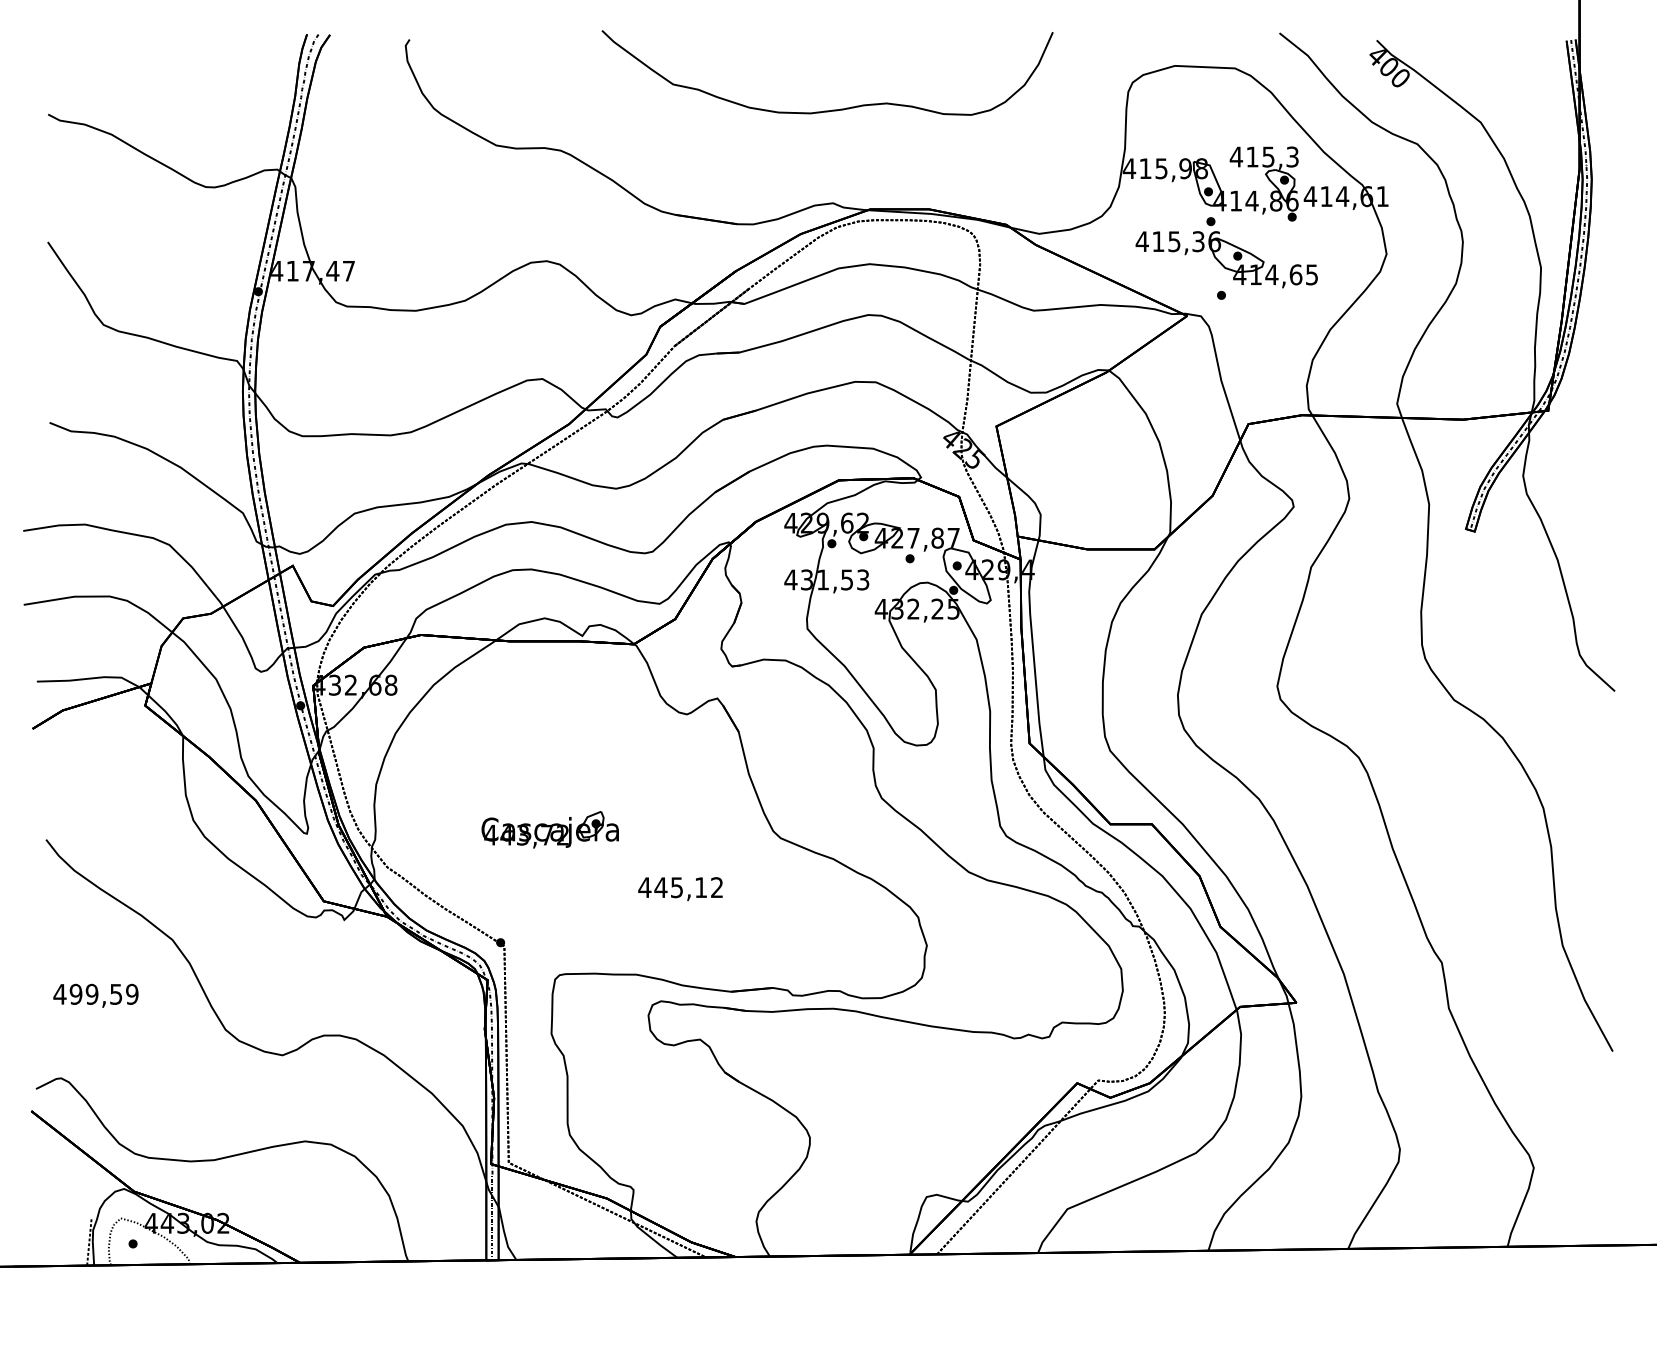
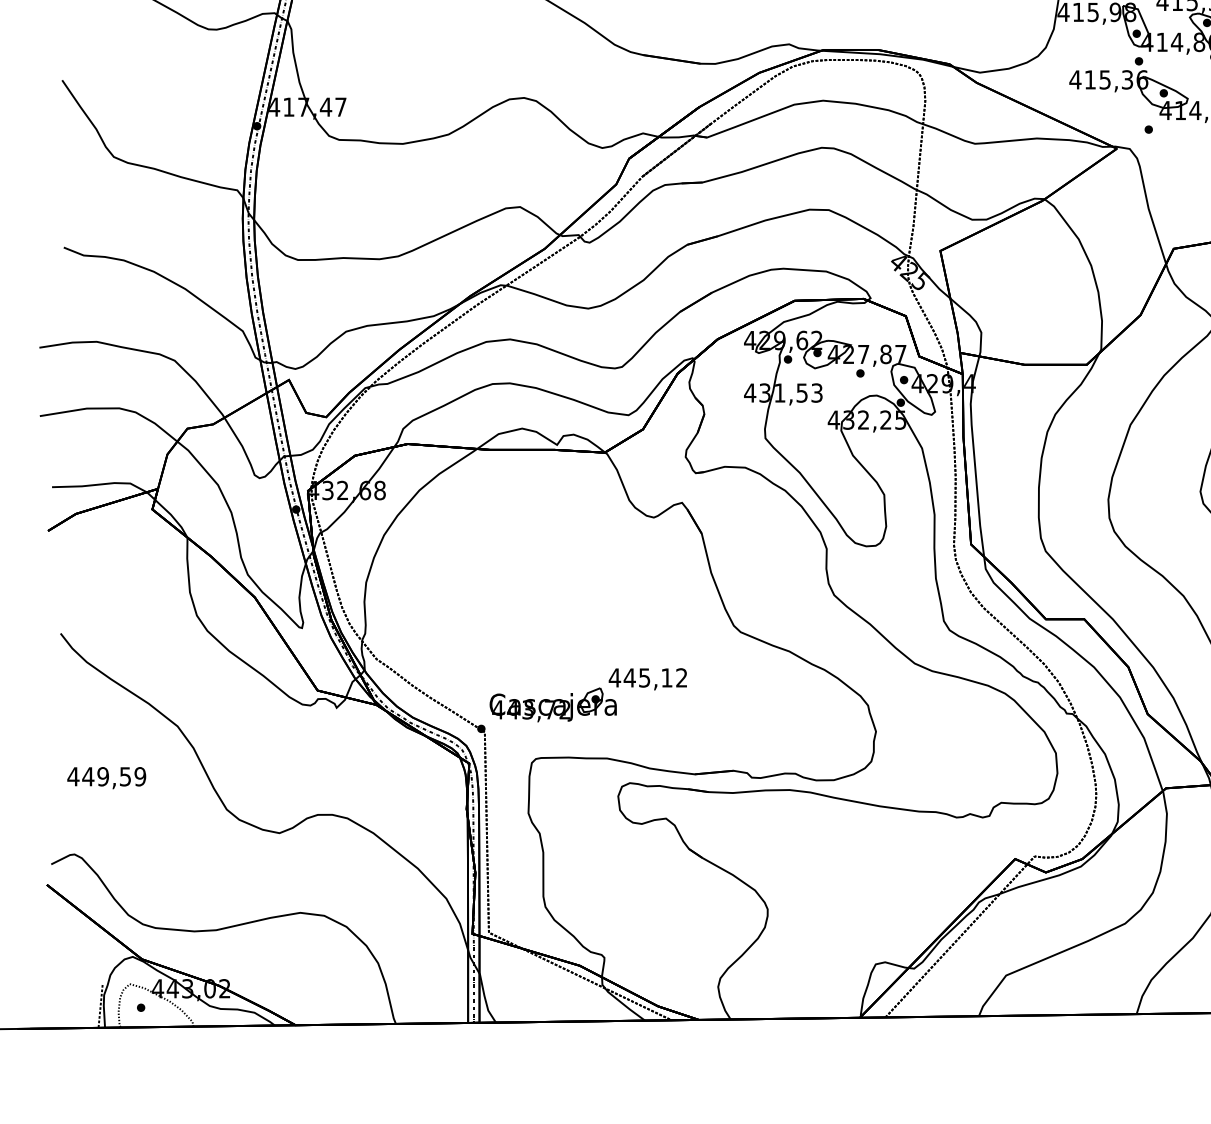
part: (549, 829) -> (552, 704), moved
text: (75, 993) -> (87, 775), 499,59 -> 449,59

